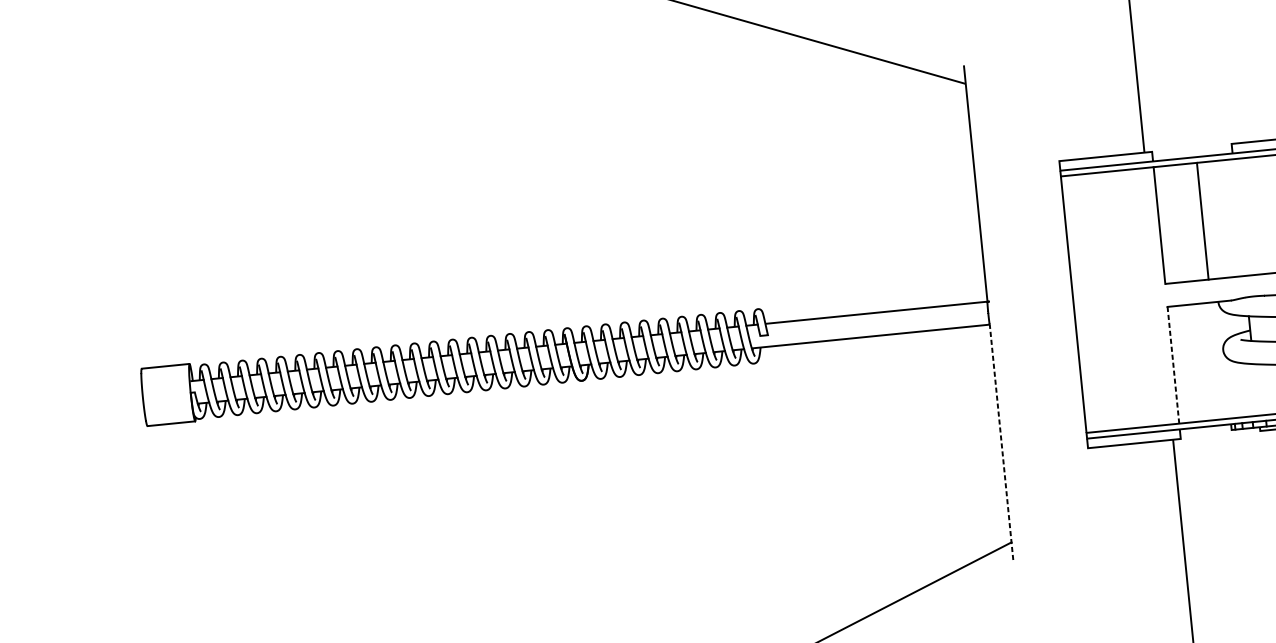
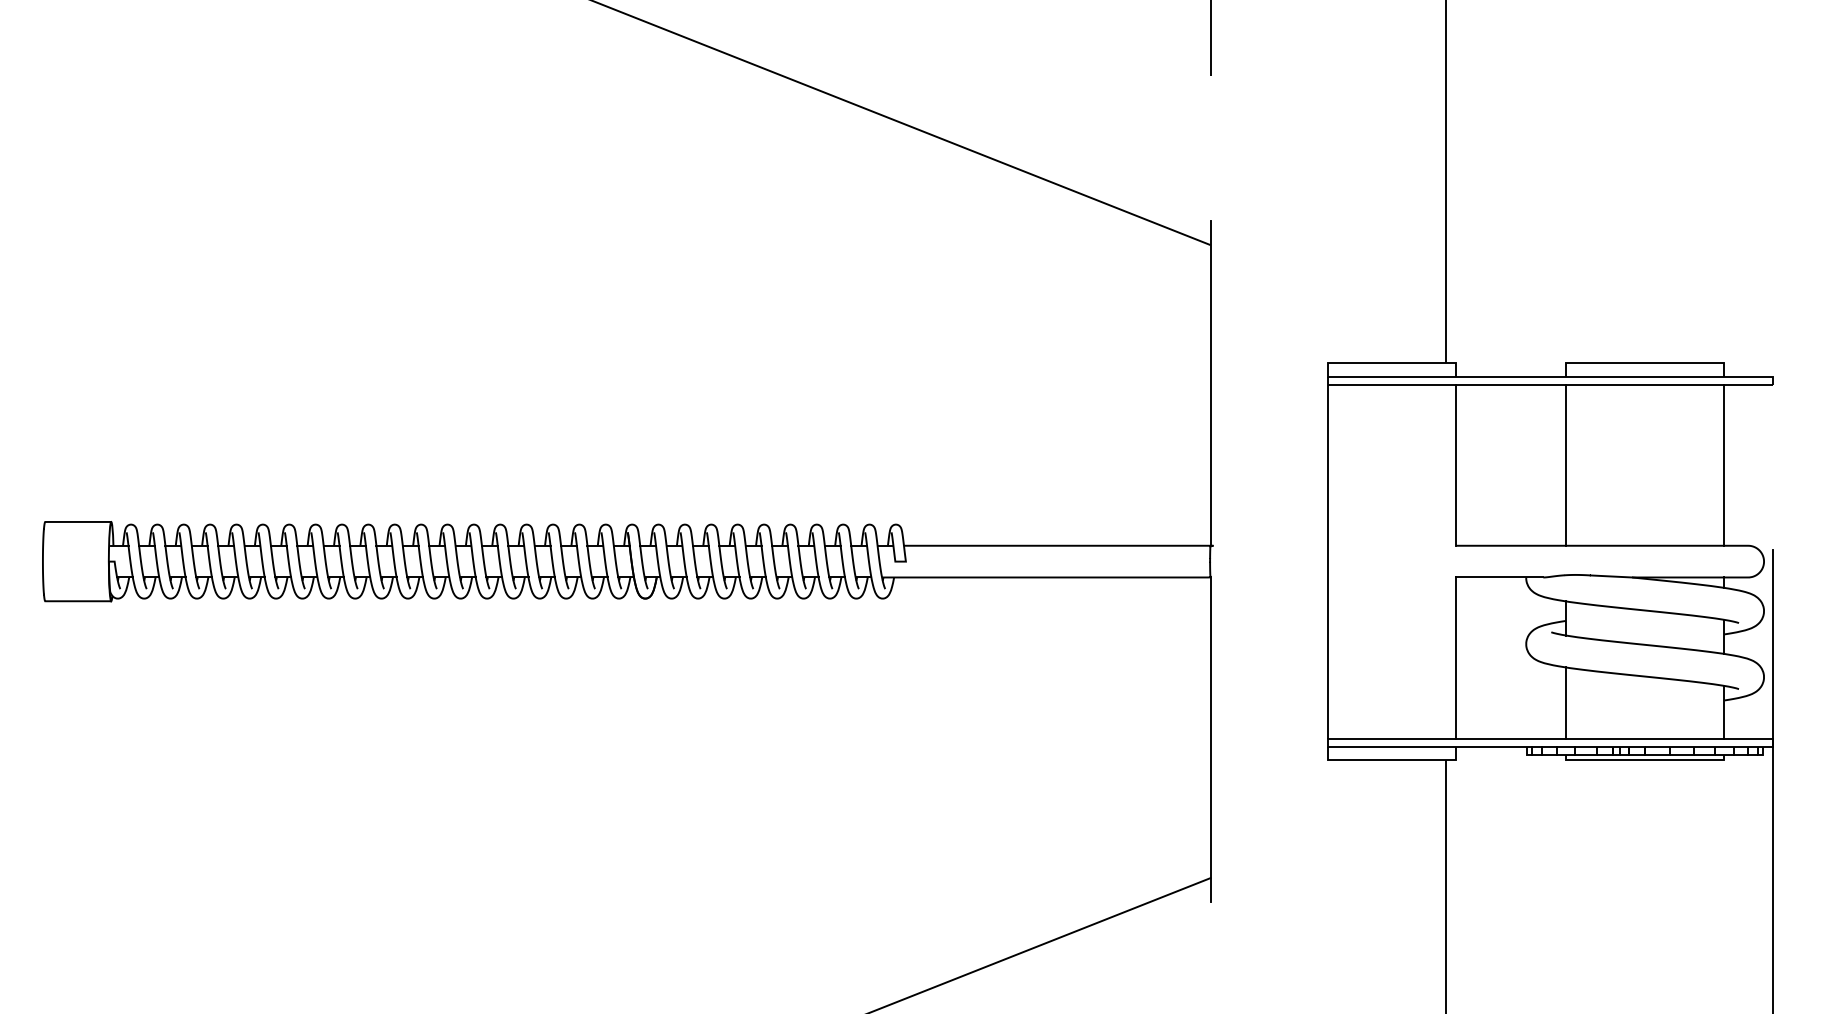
line: (1202, 220) -> (1565, 464), moved
line: (1173, 365) -> (1456, 658), dashed -> solid
line: (1255, 389) -> (1565, 702), added
line: (1001, 442) -> (1210, 739), dashed -> solid

